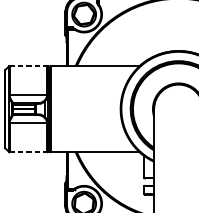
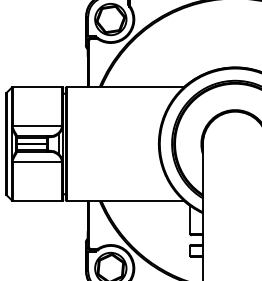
line: (28, 66) -> (37, 87), dashed -> solid
line: (28, 152) -> (37, 200), dashed -> solid

